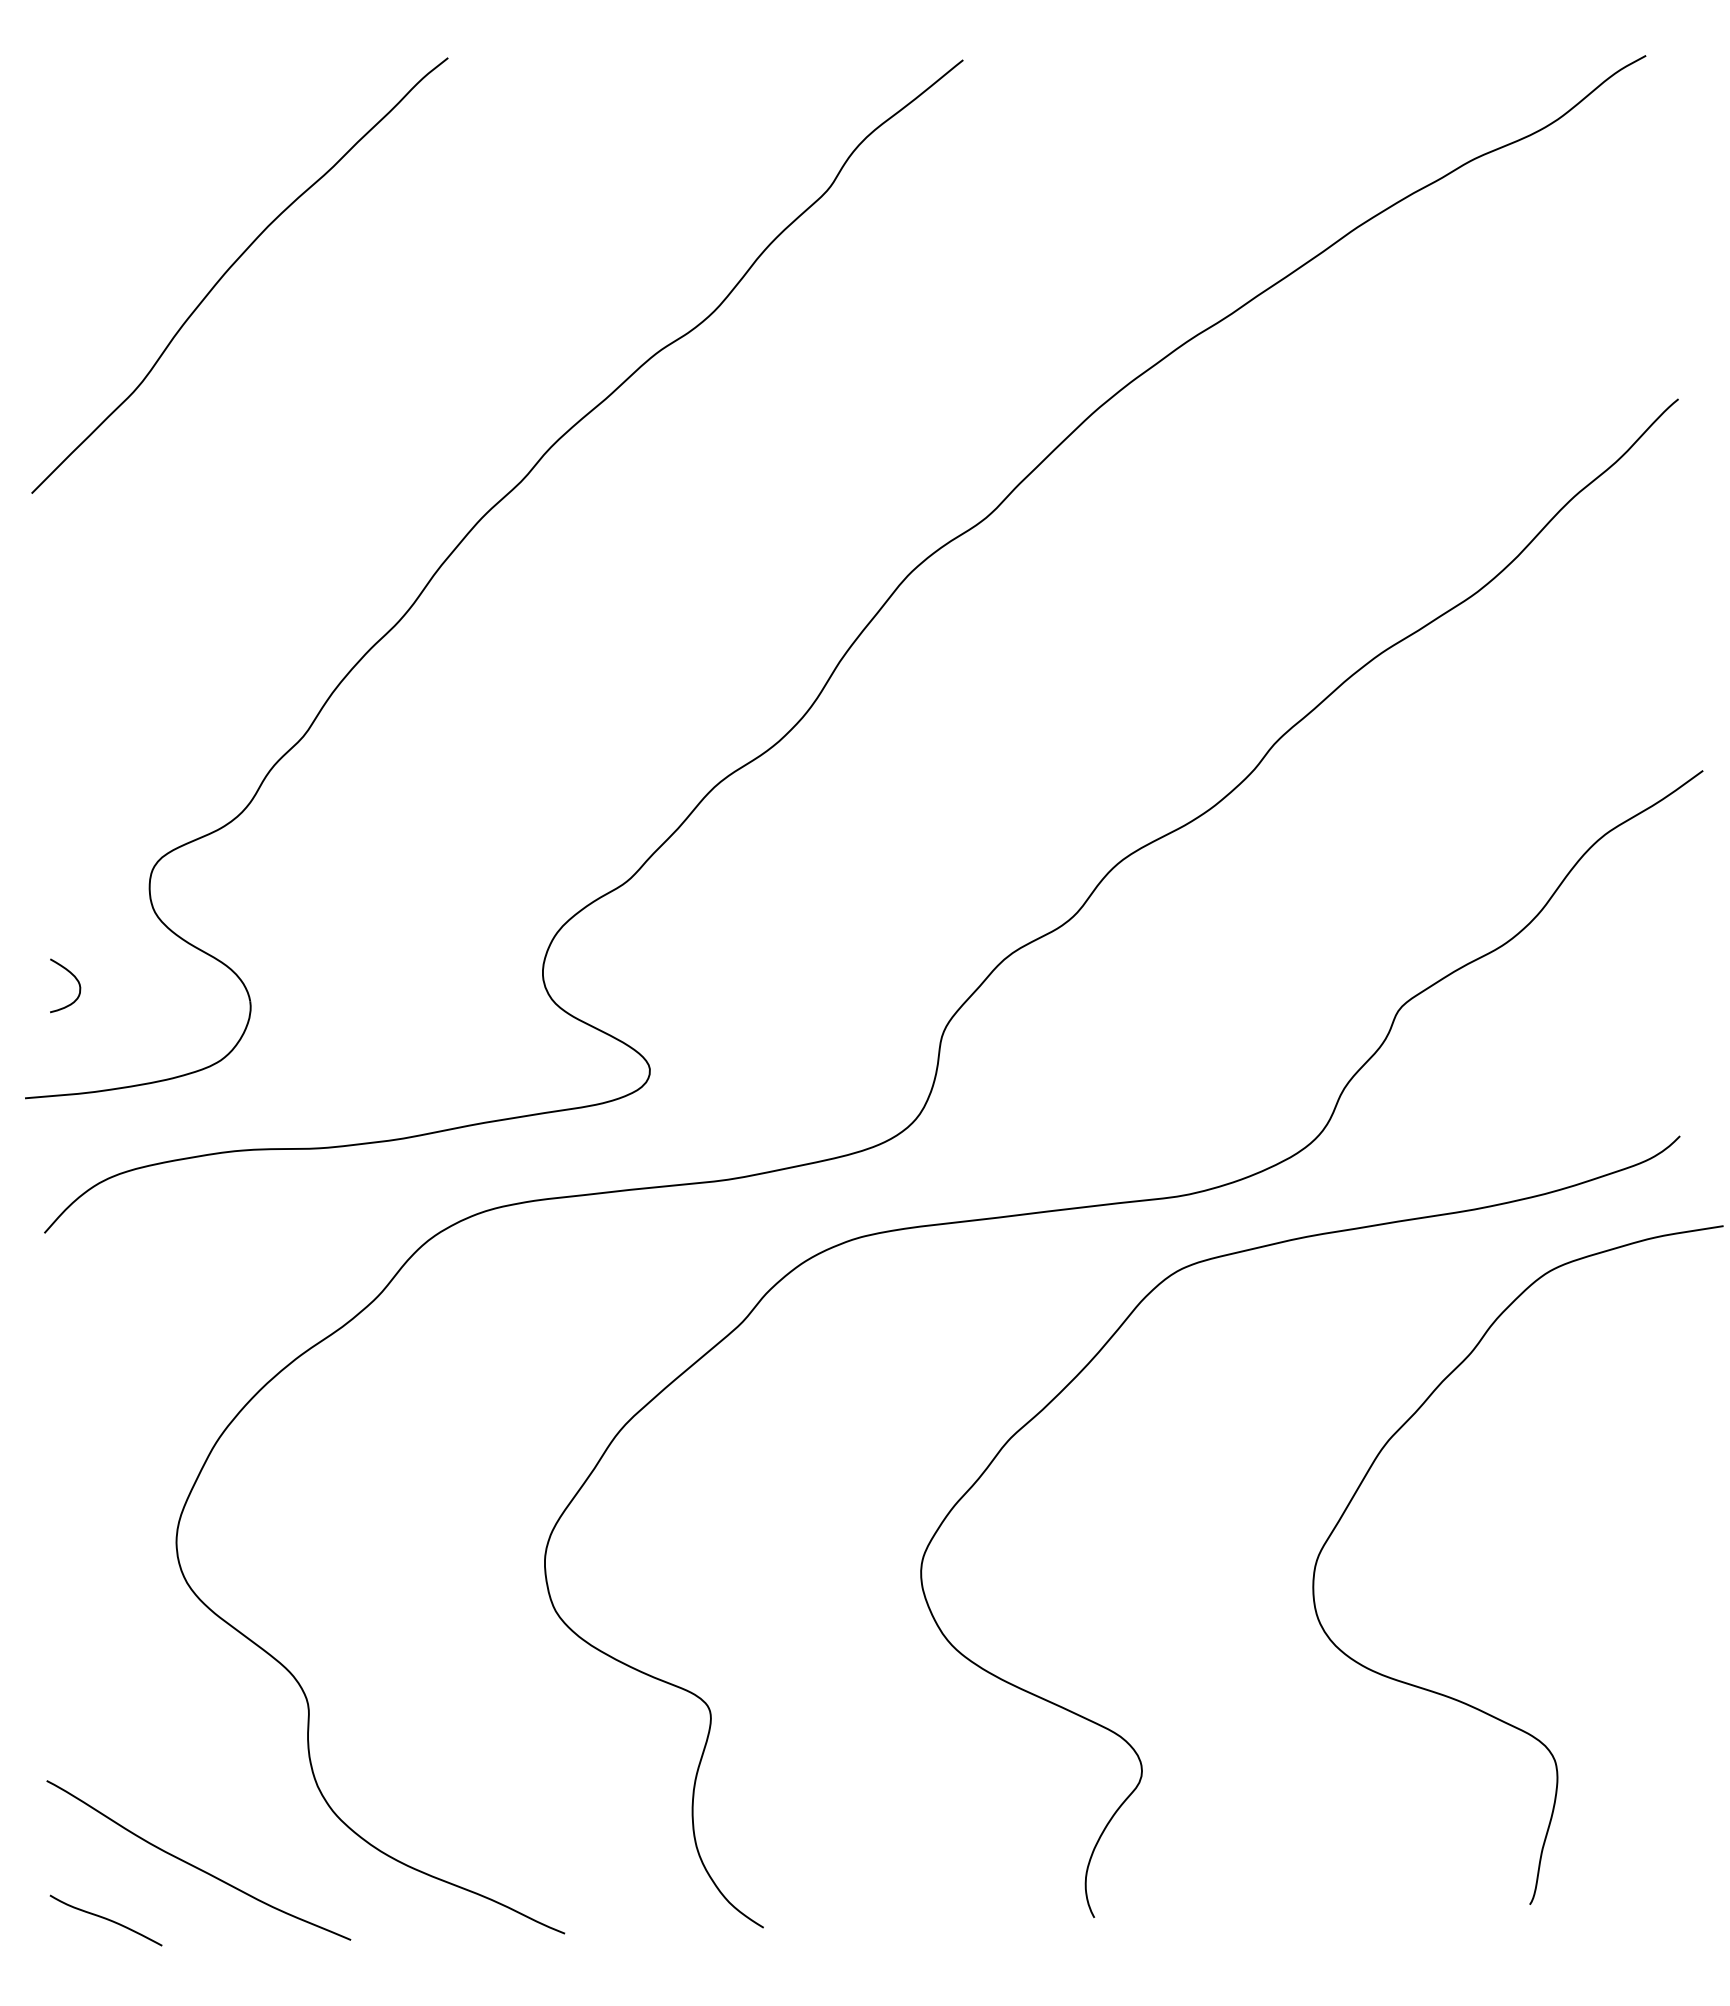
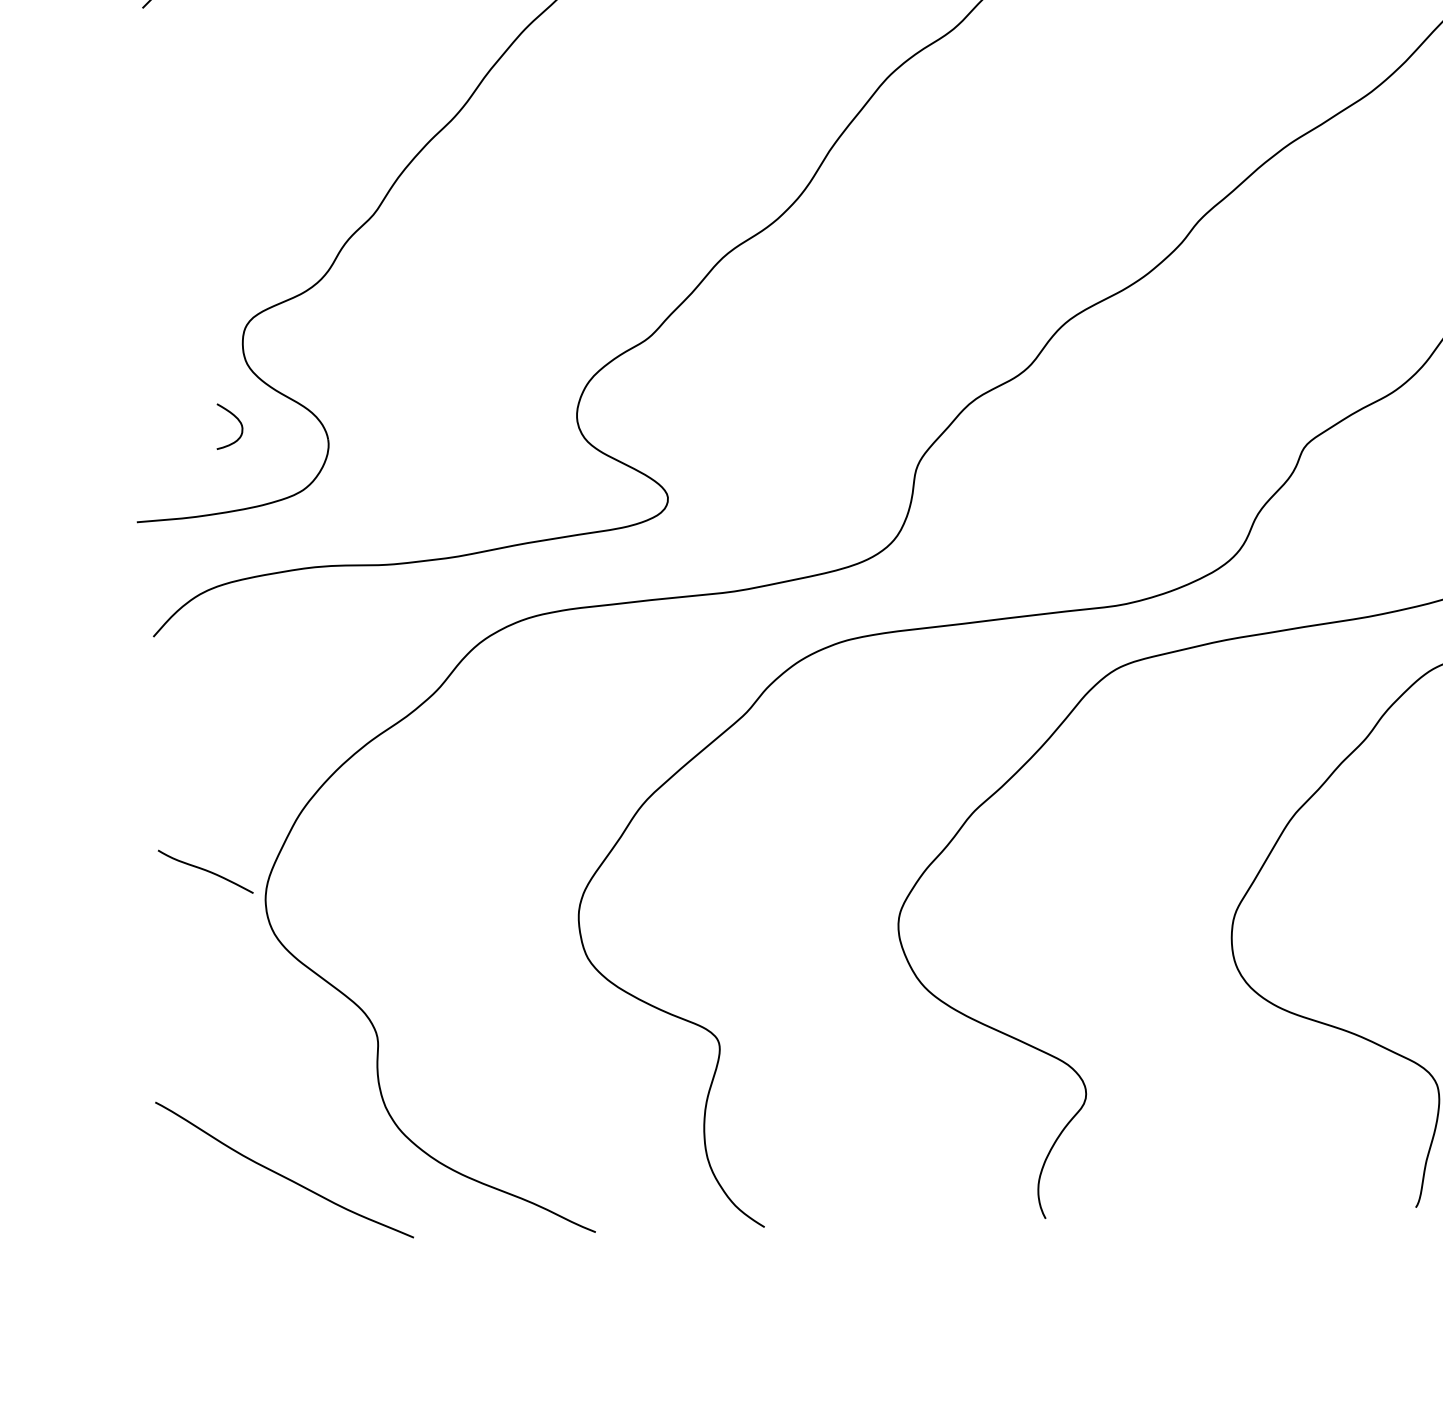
curve: (75, 979) -> (238, 421), moved
curve: (105, 1919) -> (205, 870), moved

